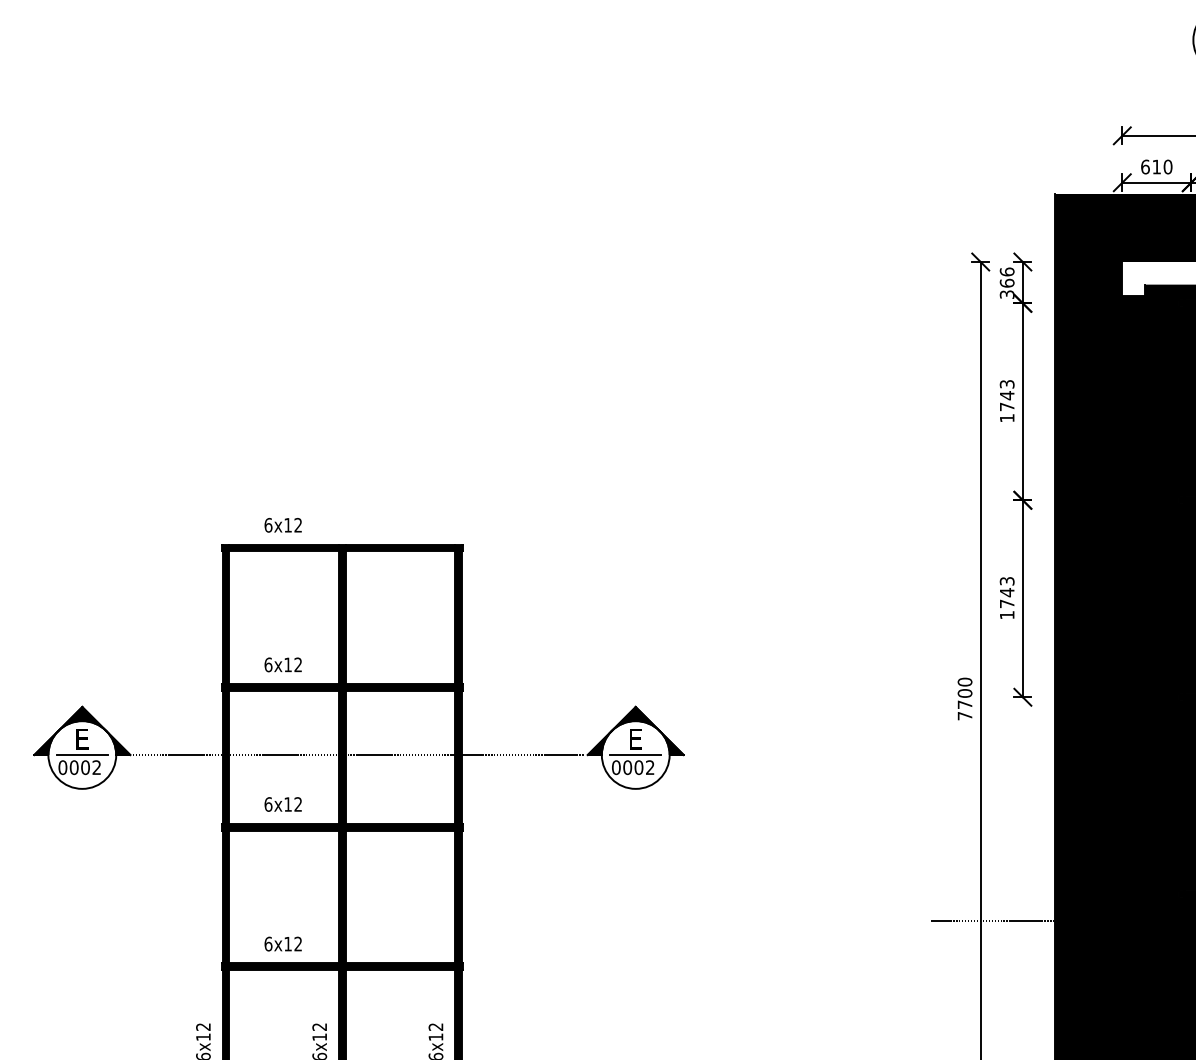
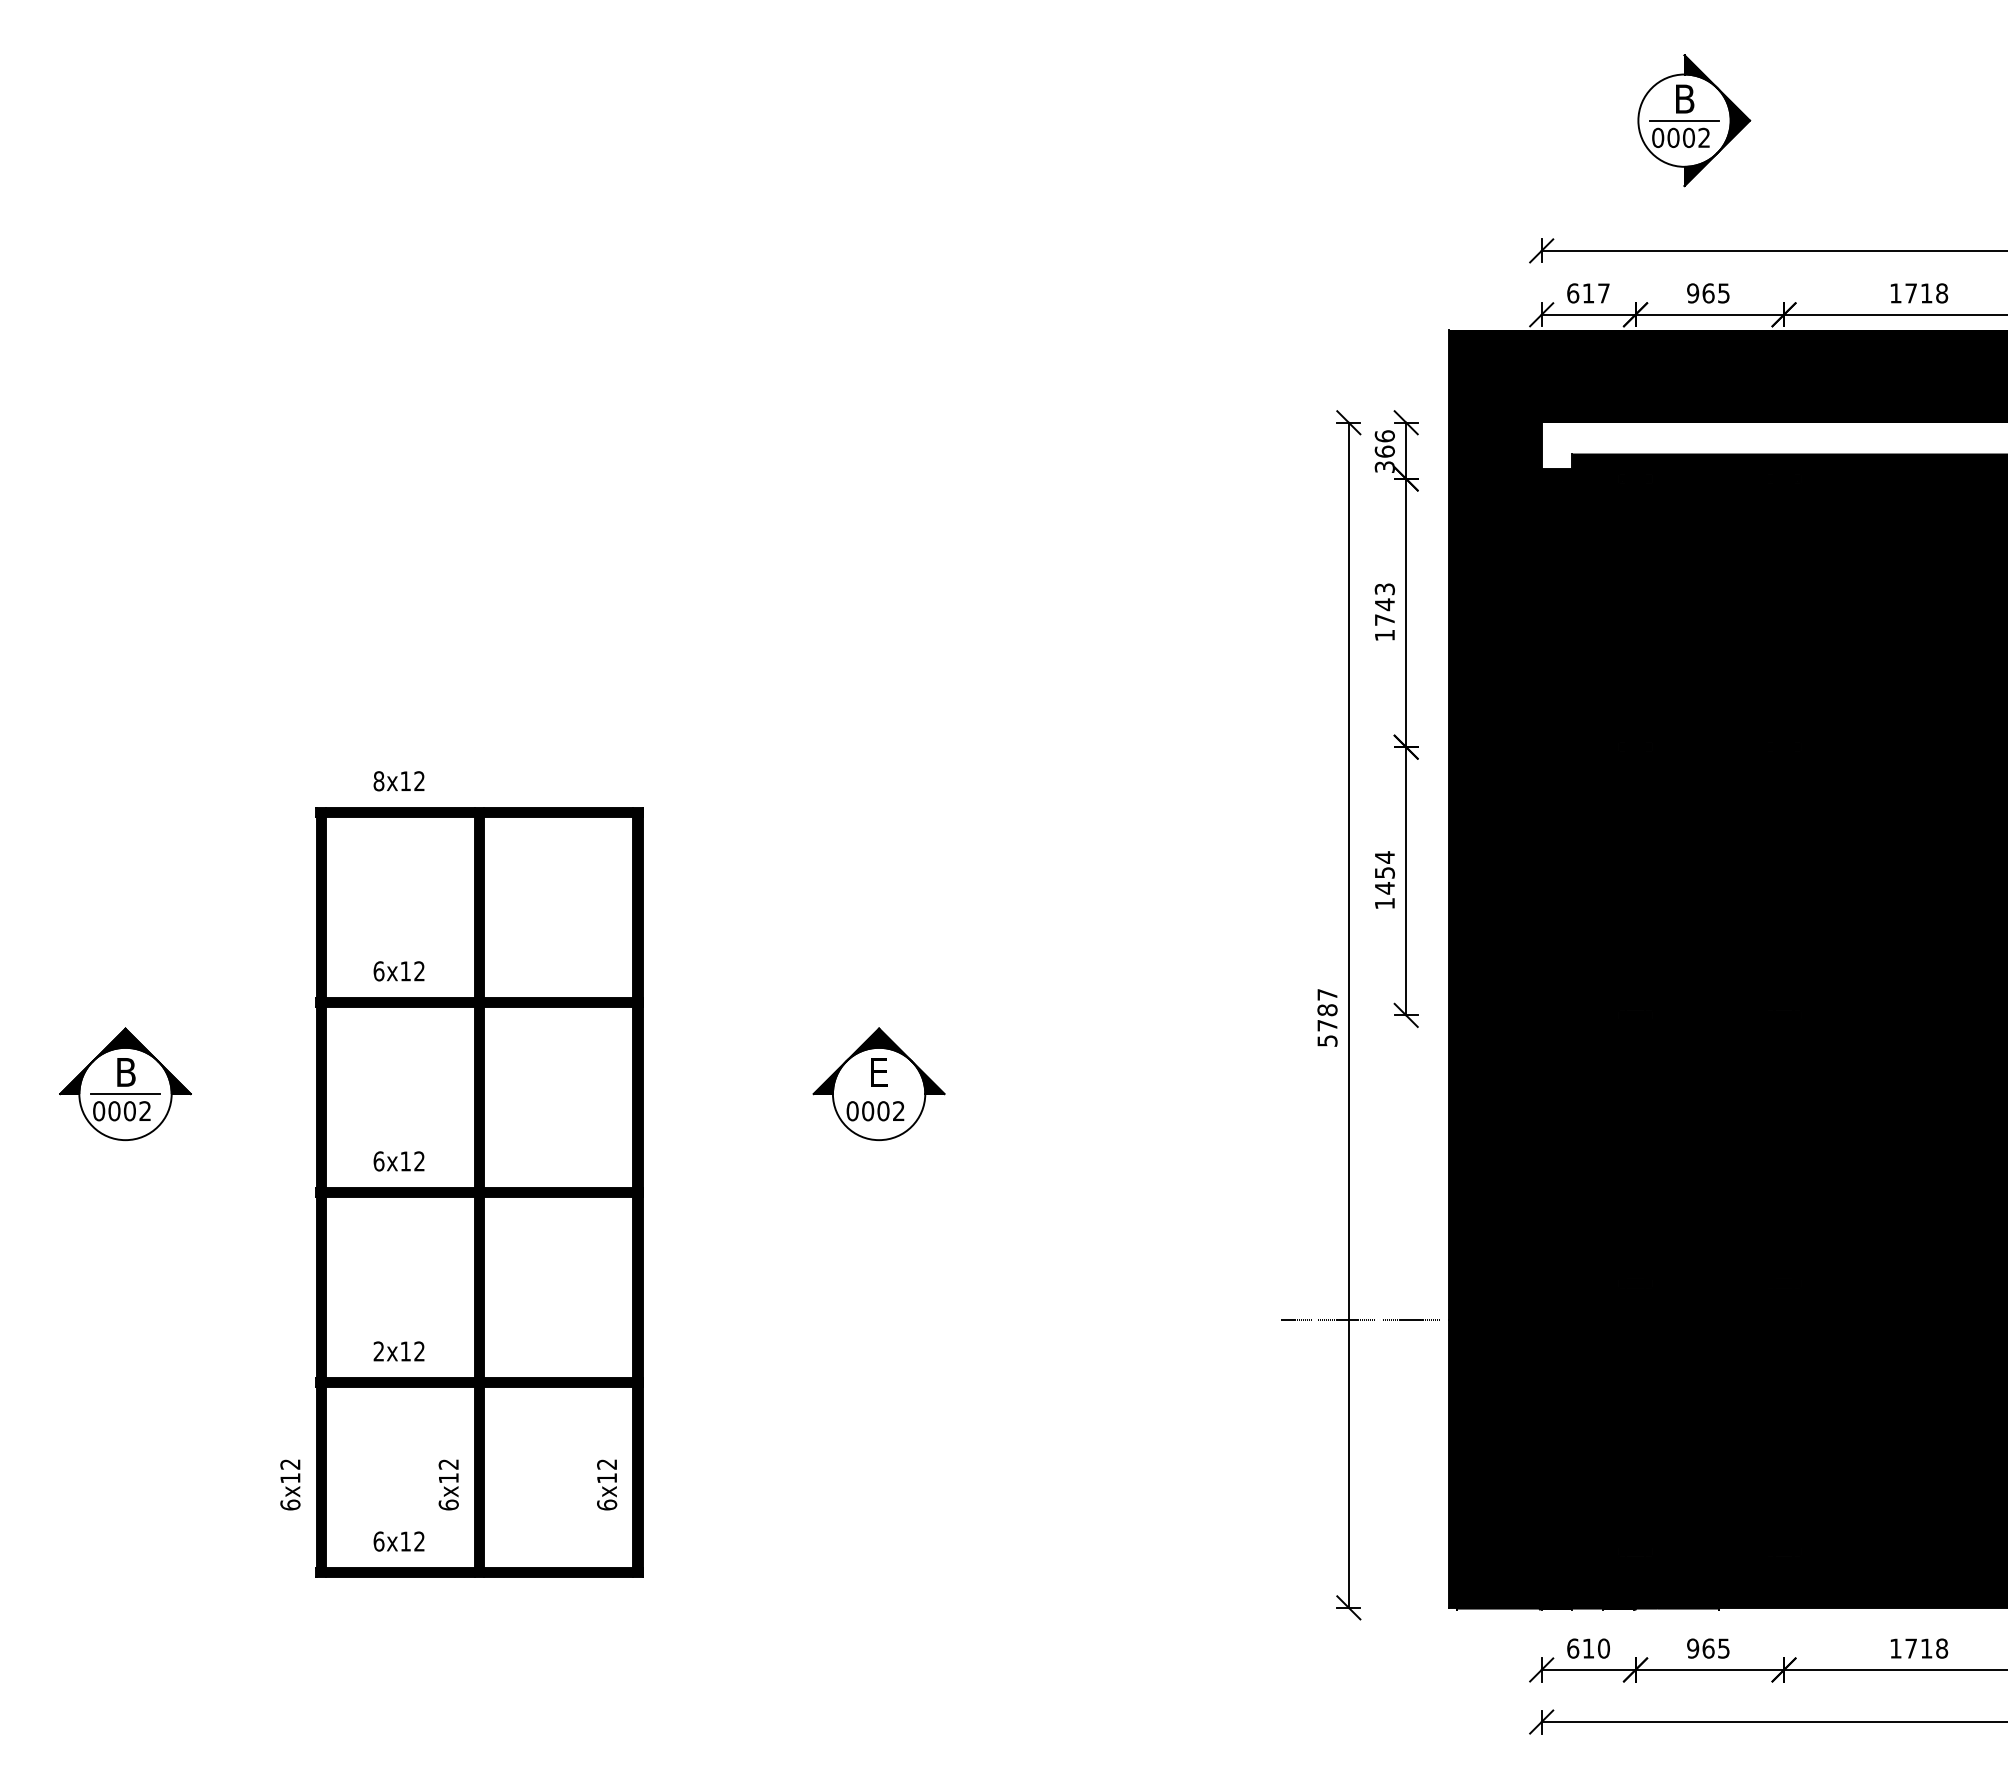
text: (1167, 167) -> (1603, 293), 610 -> 617
text: (268, 525) -> (378, 781), 6x12 -> 8x12
text: (1006, 592) -> (1384, 872), 1743 -> 1454
text: (965, 698) -> (1327, 1017), 7700 -> 5787
text: (83, 739) -> (126, 1072), E -> B
line: (358, 754) -> (501, 1093), removed
line: (635, 754) -> (878, 1093), removed
text: (268, 944) -> (378, 1351), 6x12 -> 2x12

